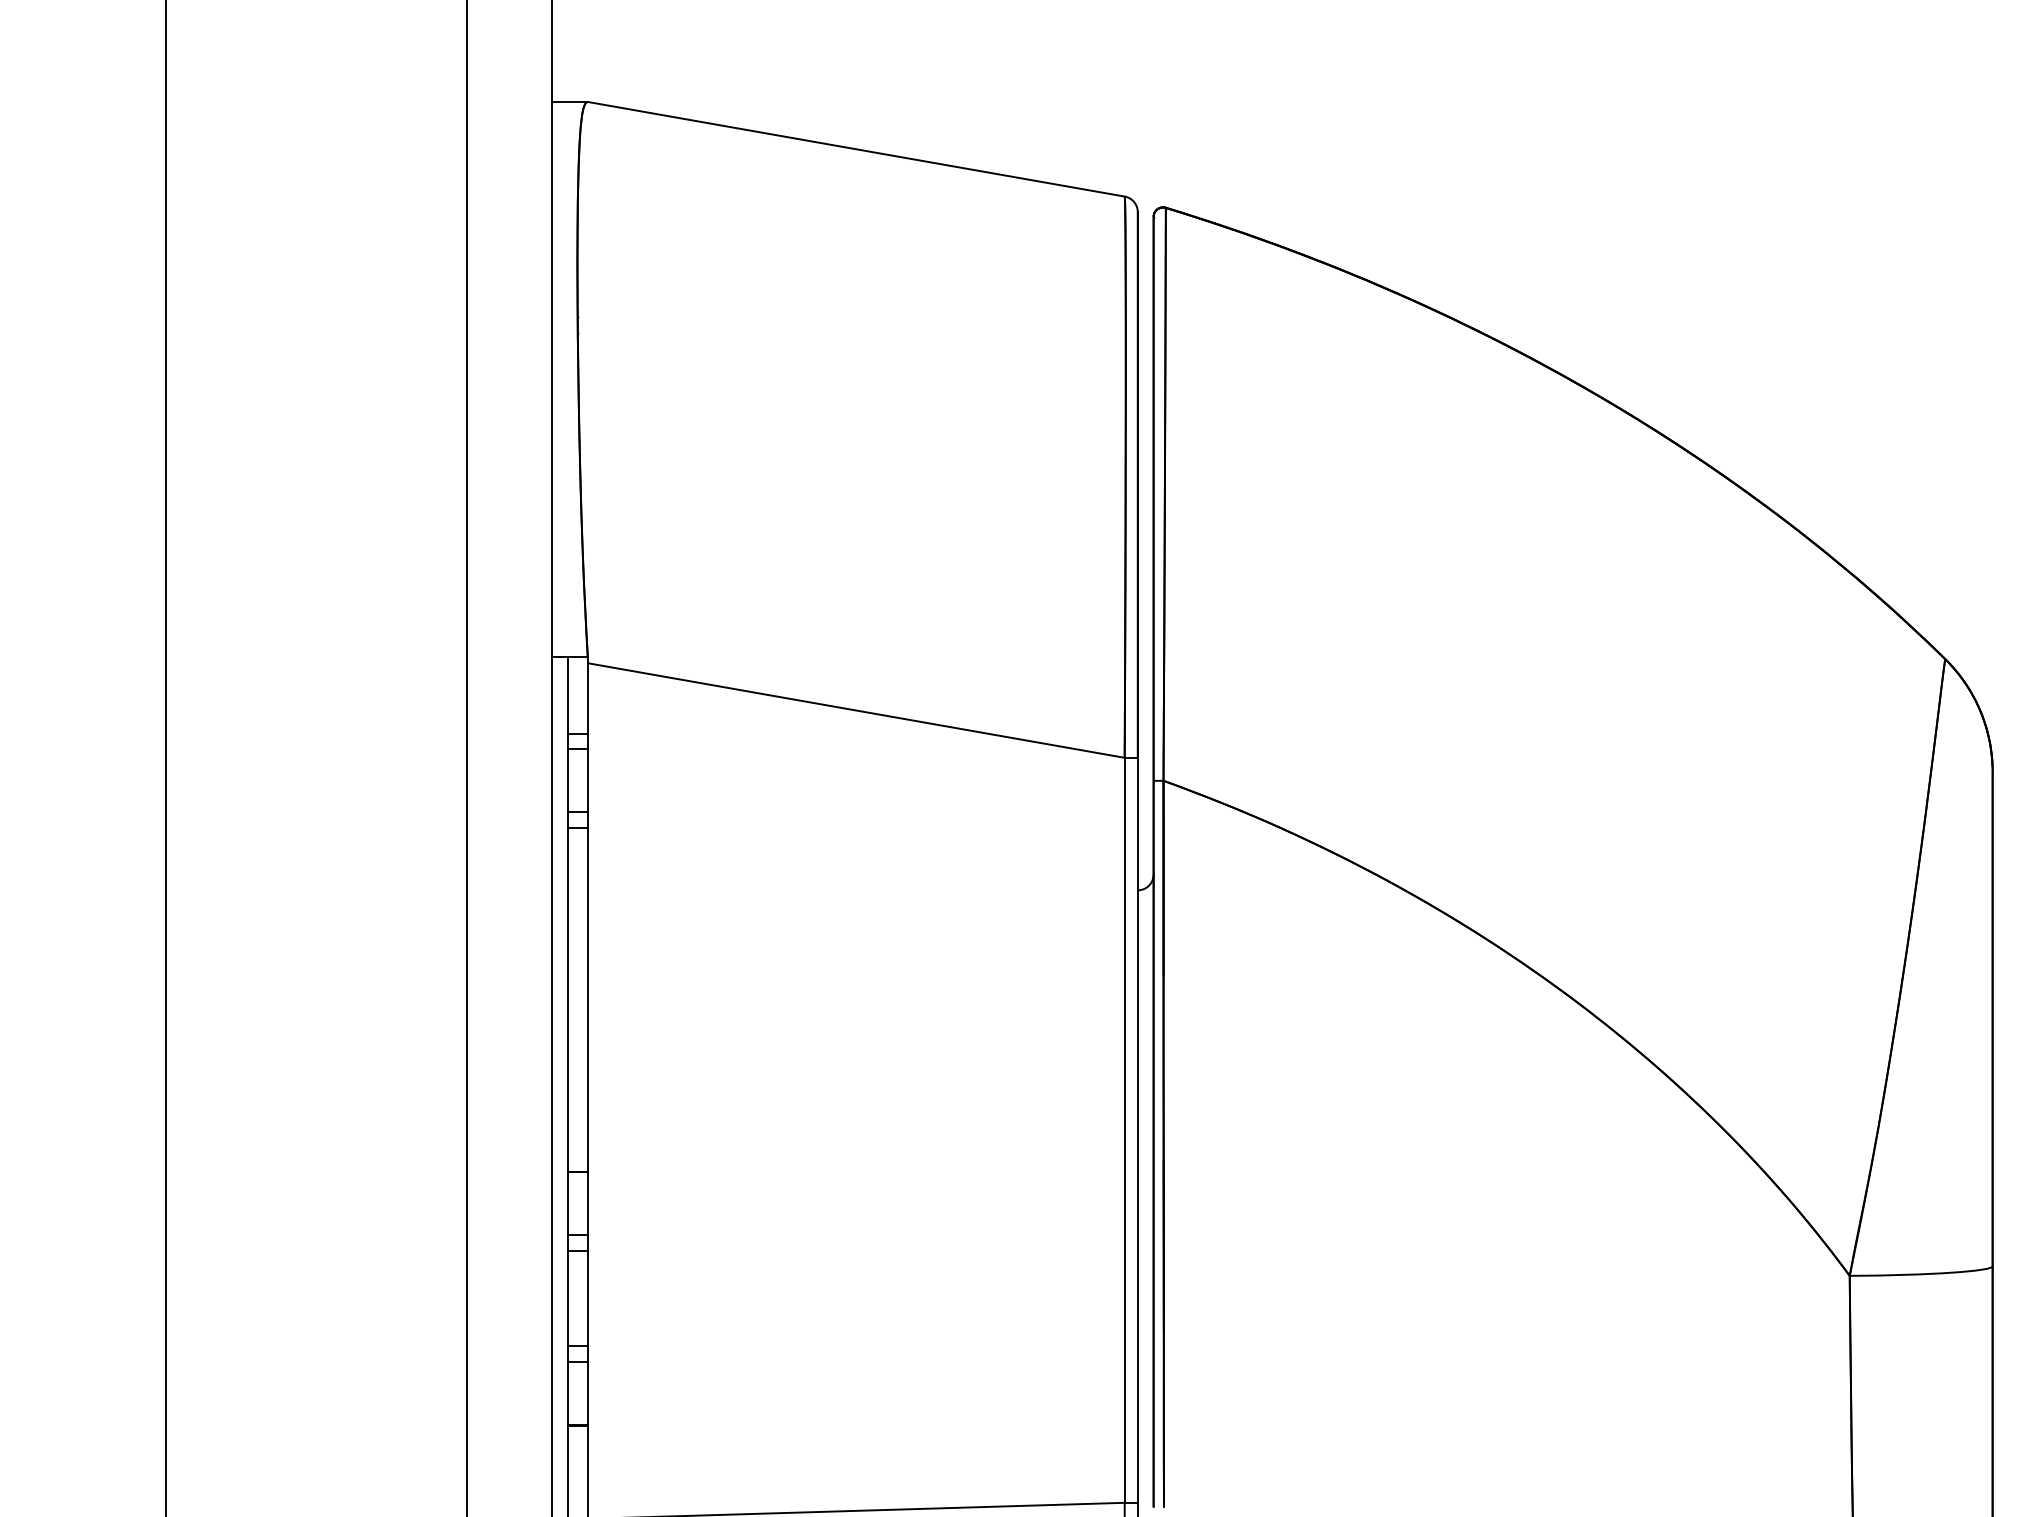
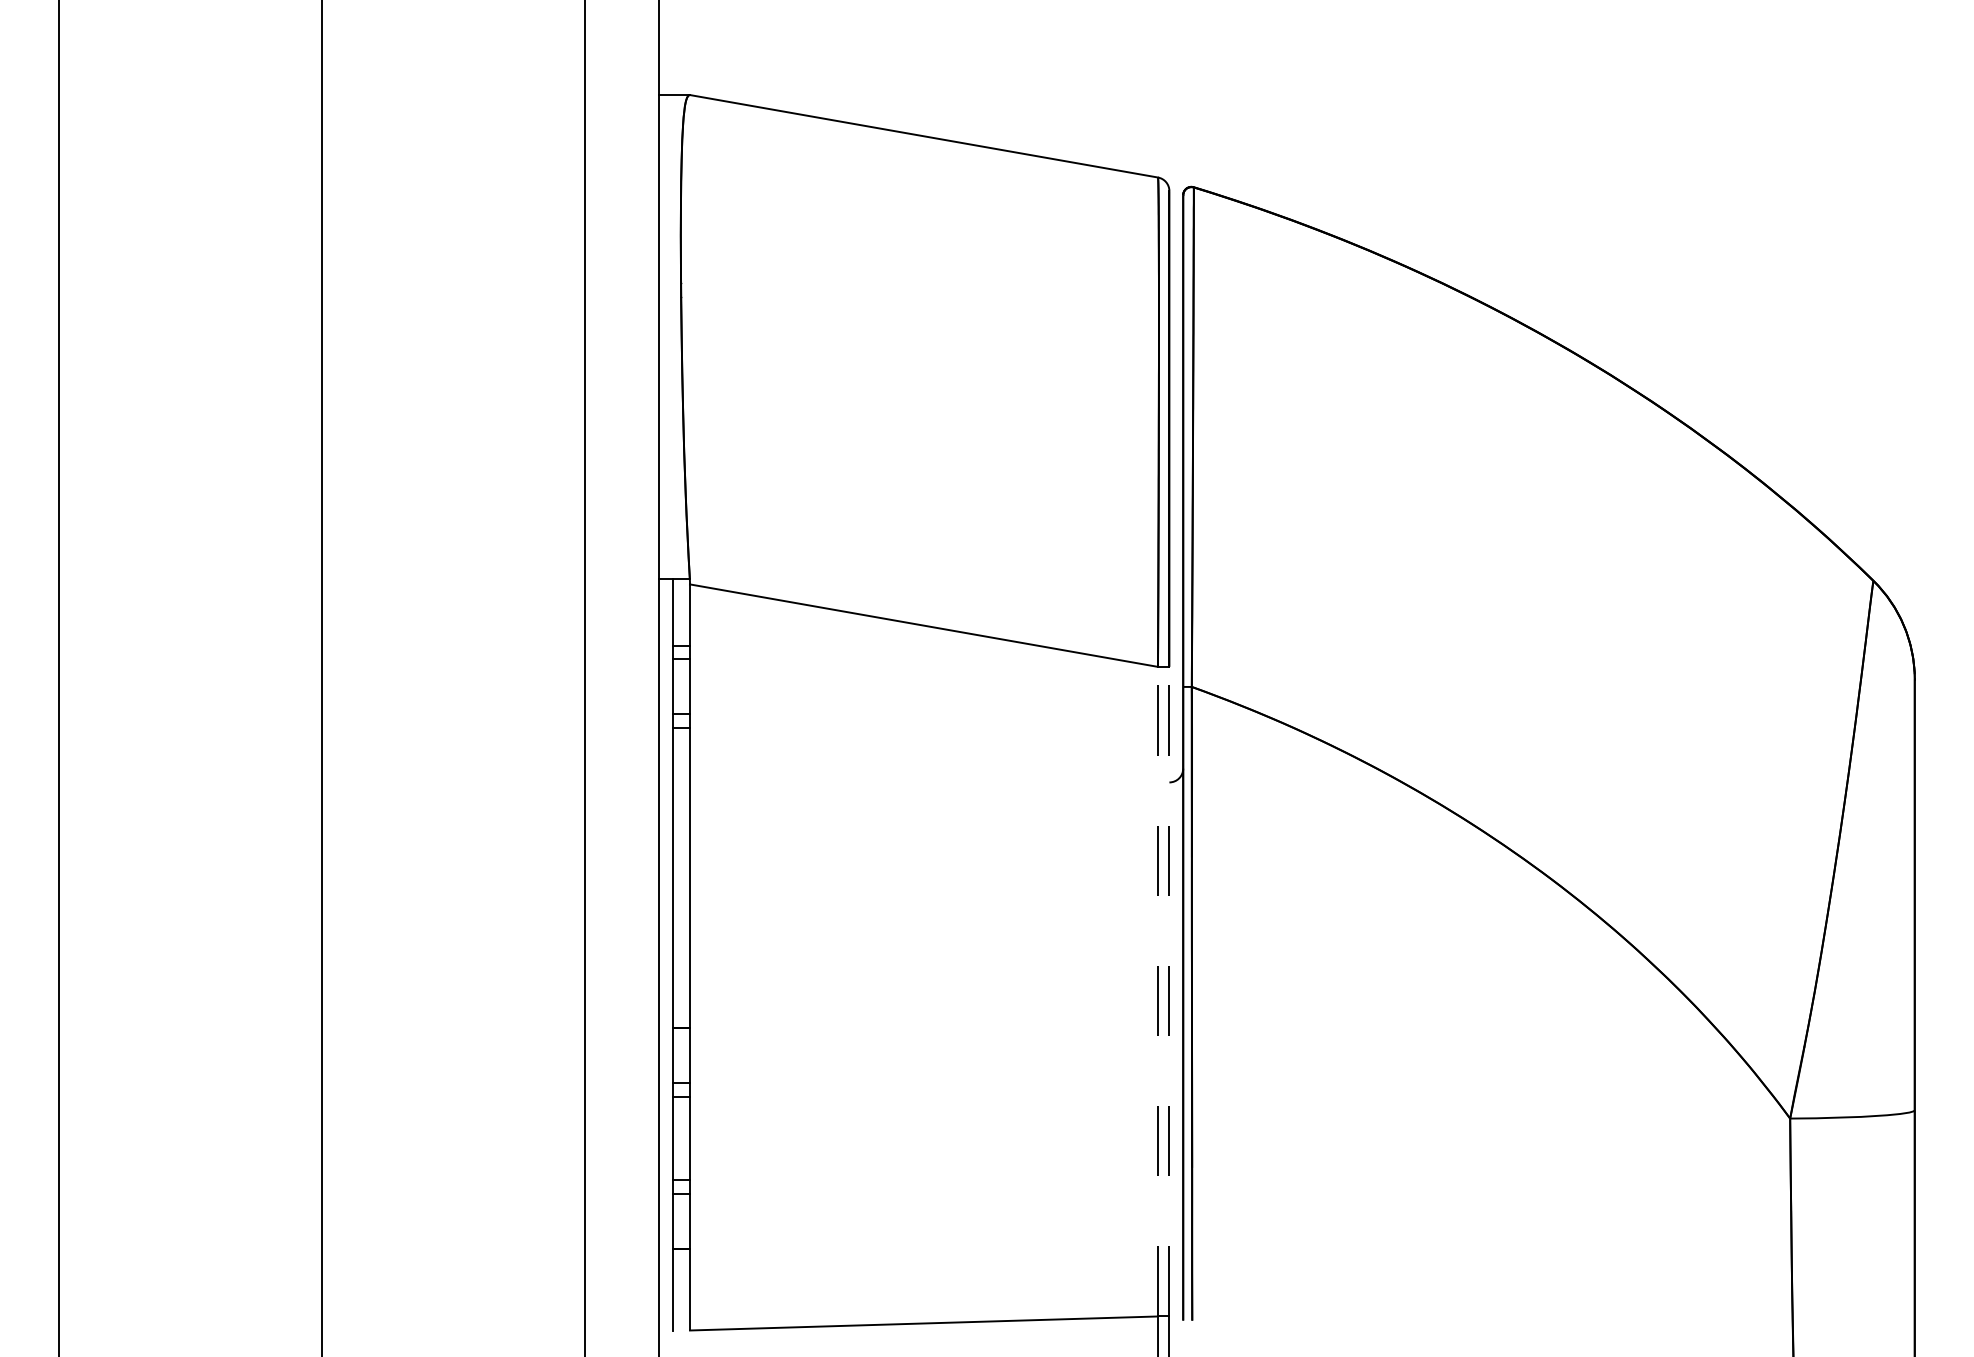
line: (1124, 1130) -> (1157, 991), solid -> dashed
line: (1137, 1130) -> (1169, 991), solid -> dashed

